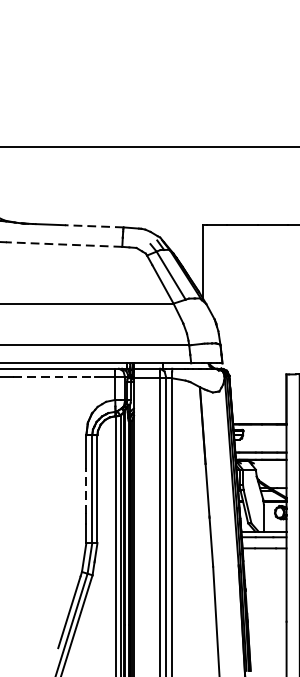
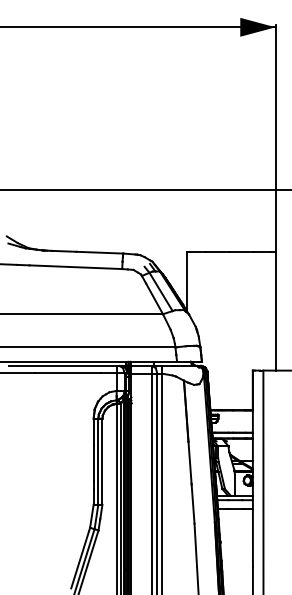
line: (93, 226) -> (99, 252), dashed -> solid
line: (63, 244) -> (75, 267), dashed -> solid
line: (54, 376) -> (68, 372), dashed -> solid
line: (86, 489) -> (93, 462), dashed -> solid

